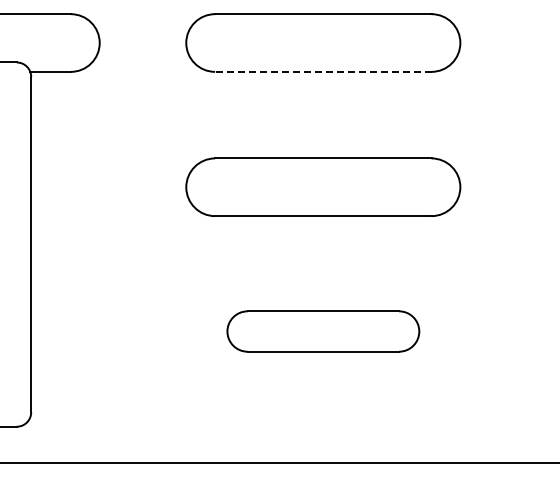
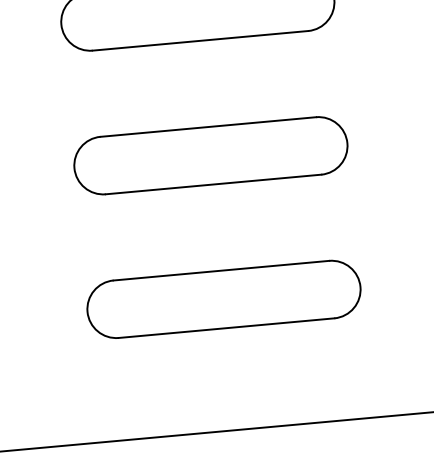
line: (322, 71) -> (199, 40), dashed -> solid
part: (323, 331) -> (224, 299), size x1.43

